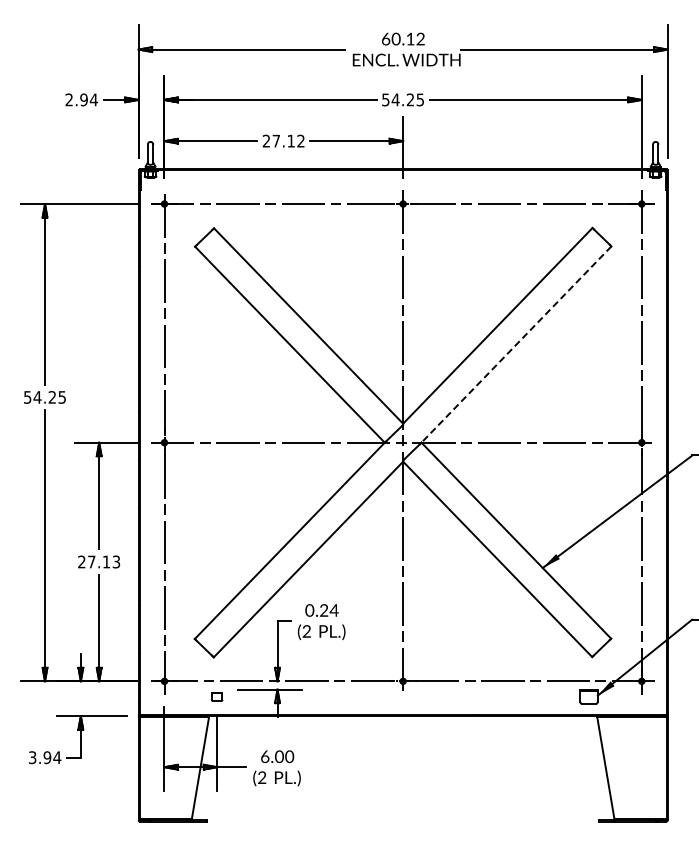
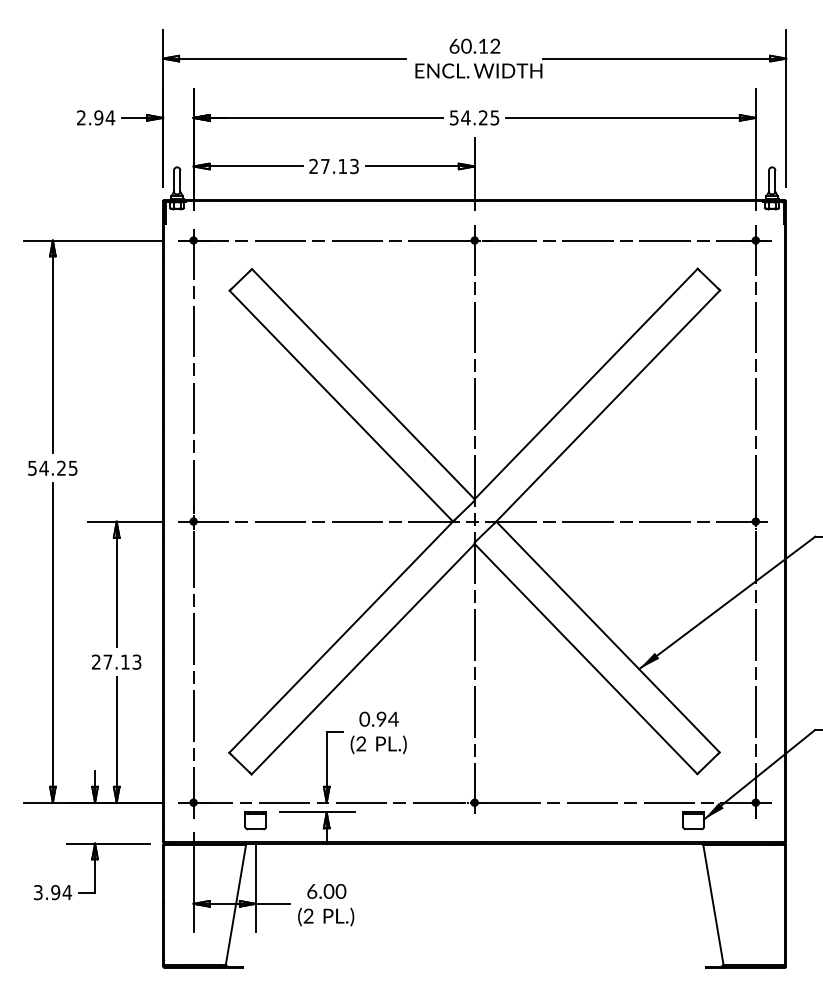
text: (300, 141) -> (353, 166), 27.12 -> 27.13
line: (516, 344) -> (608, 405), dashed -> solid
text: (324, 611) -> (382, 720), 0.24 -> 0.94
part: (216, 696) -> (254, 820), size x1.67

